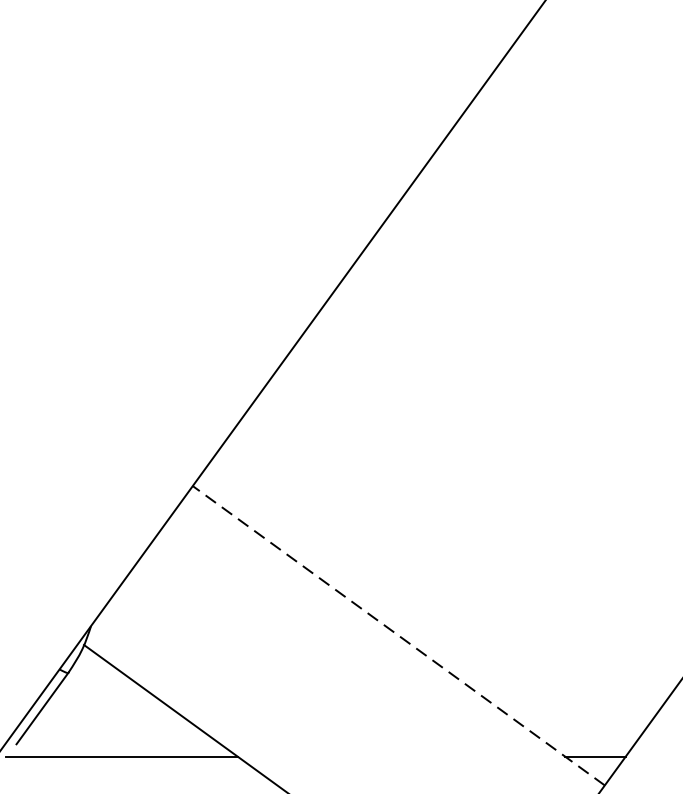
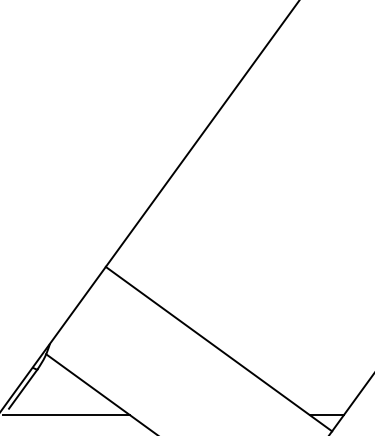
line: (397, 636) -> (218, 349), dashed -> solid

